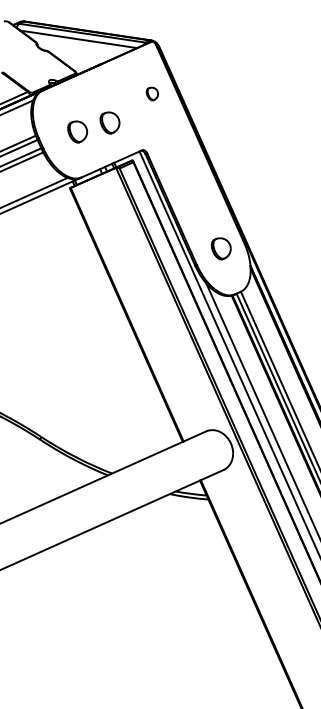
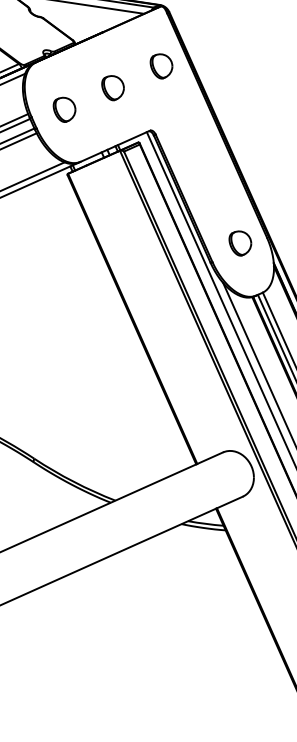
part: (152, 93) -> (161, 65), size x1.67
part: (109, 122) -> (112, 87), moved
part: (77, 131) -> (64, 109), moved

